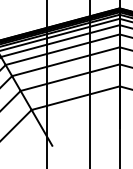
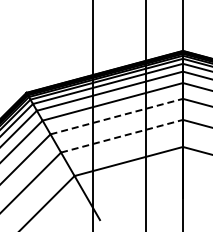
line: (65, 61) -> (116, 116), solid -> dashed
line: (70, 77) -> (122, 136), solid -> dashed

